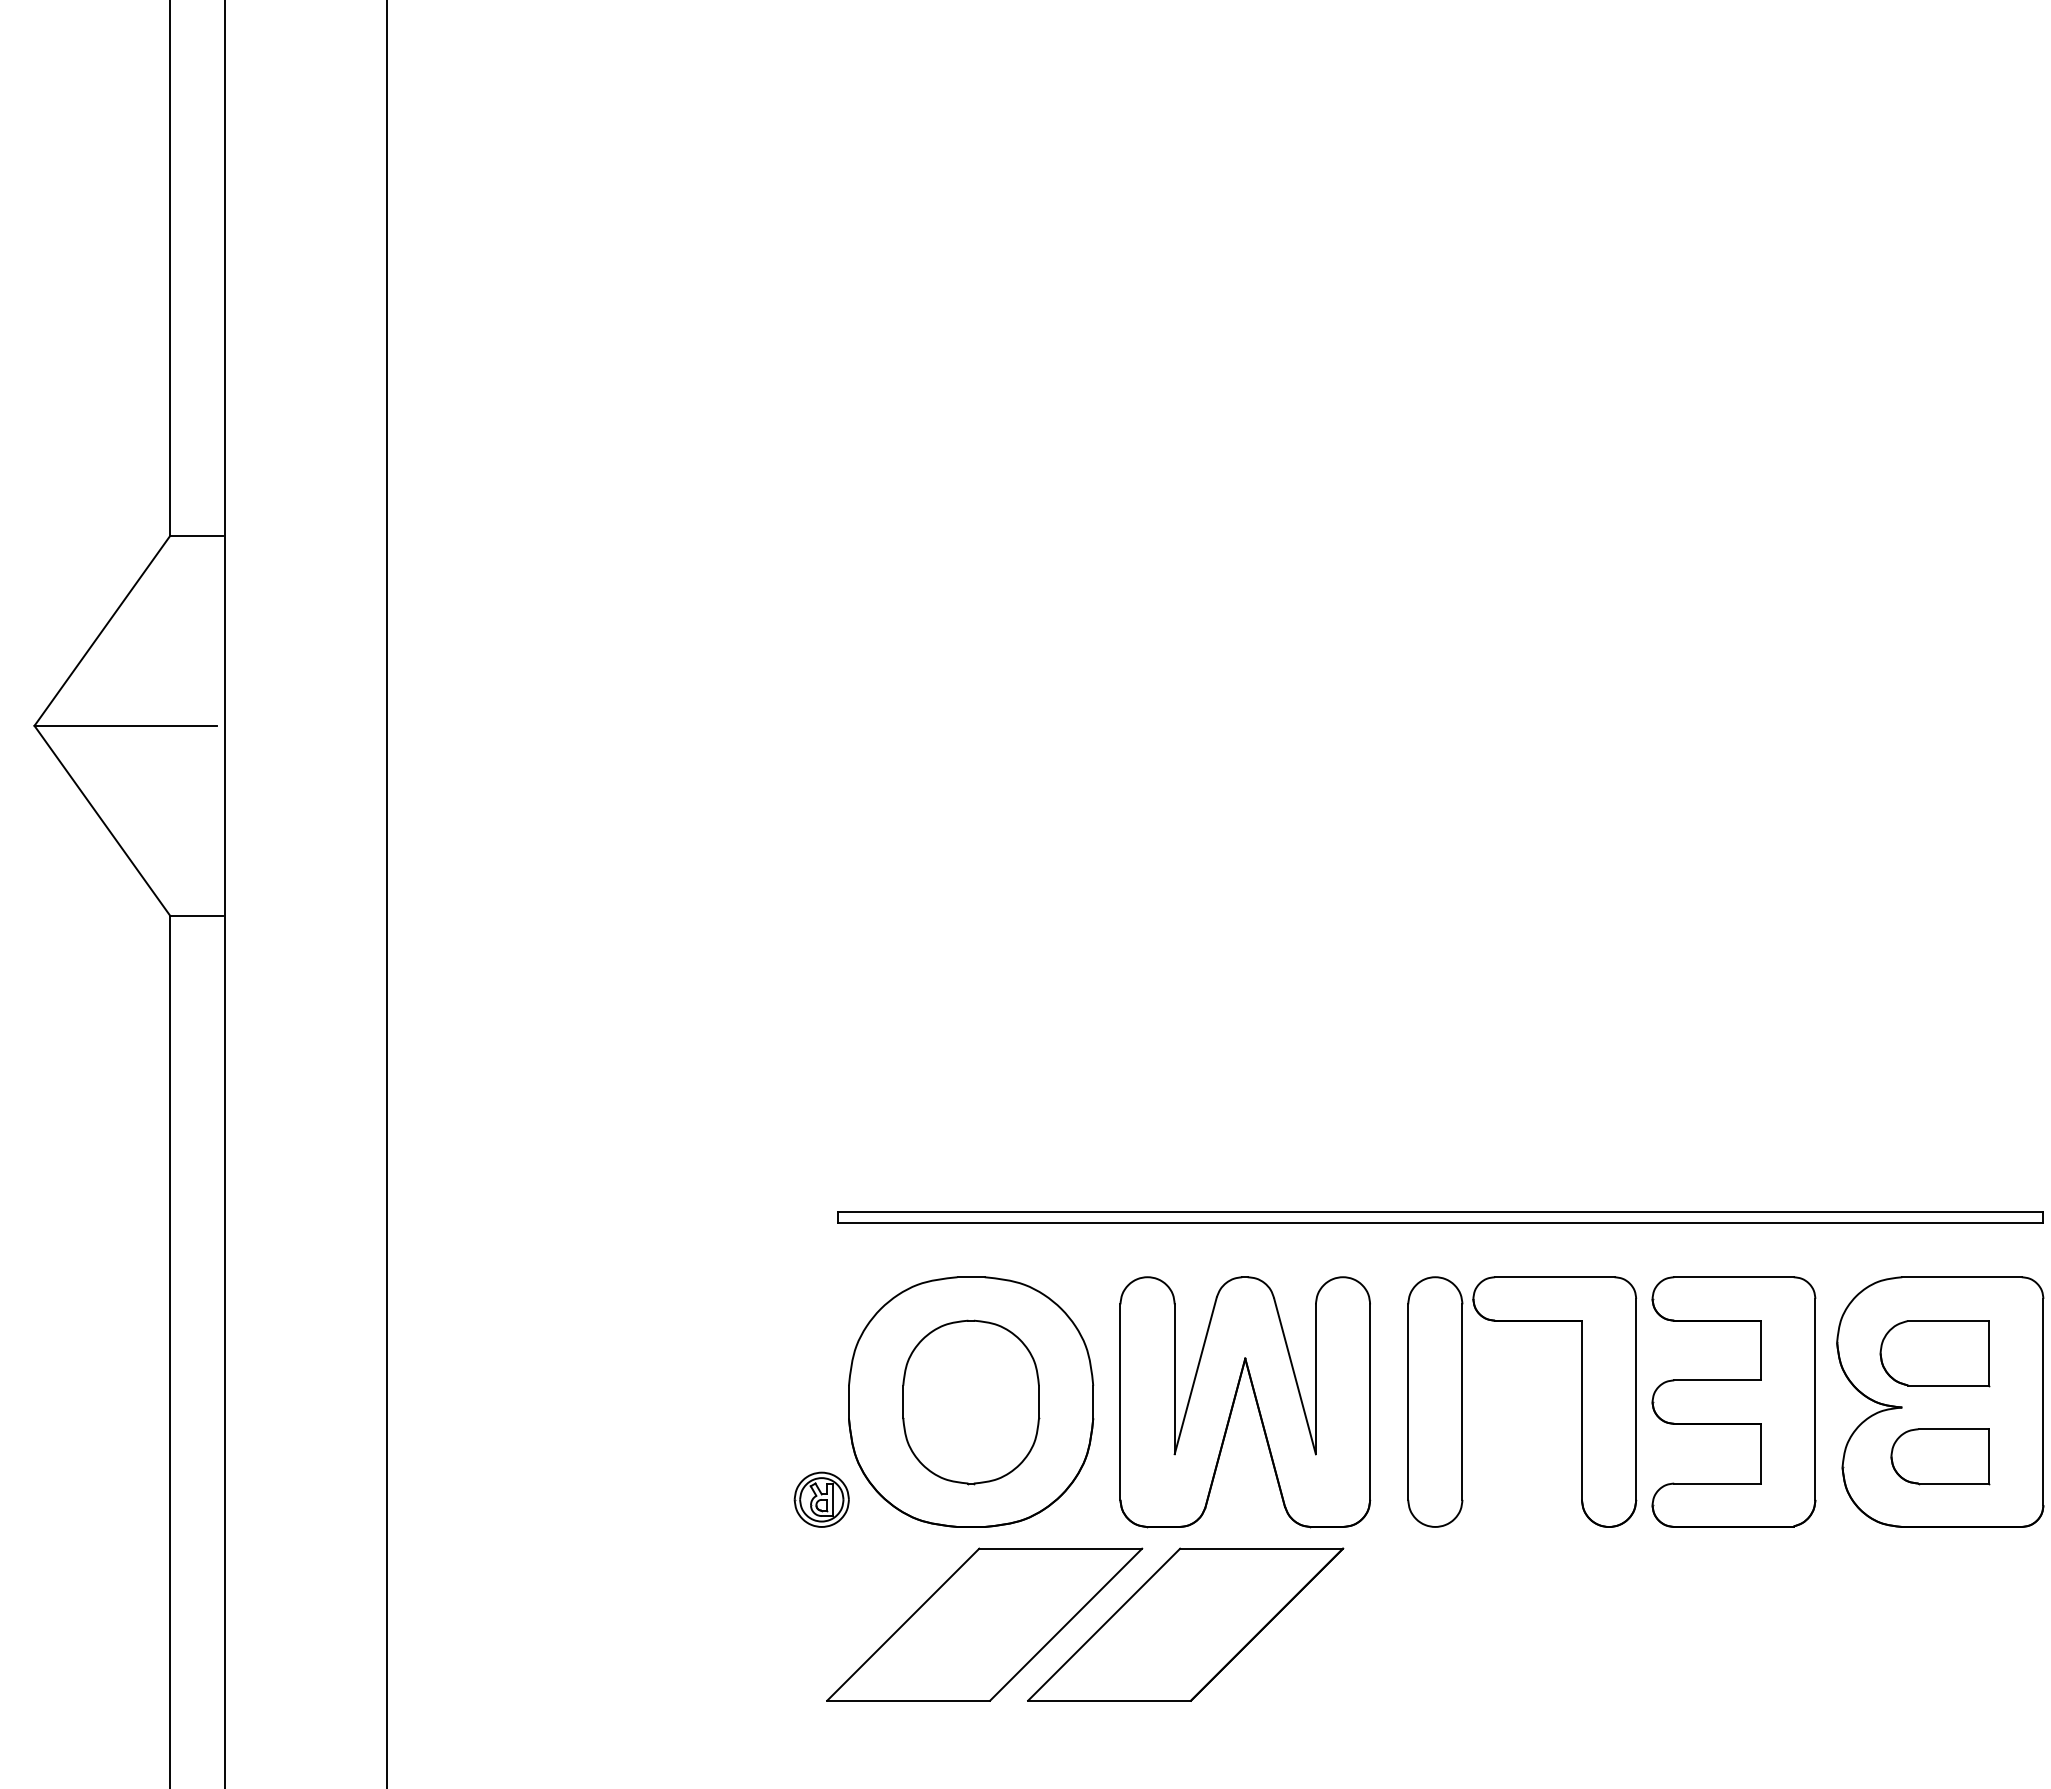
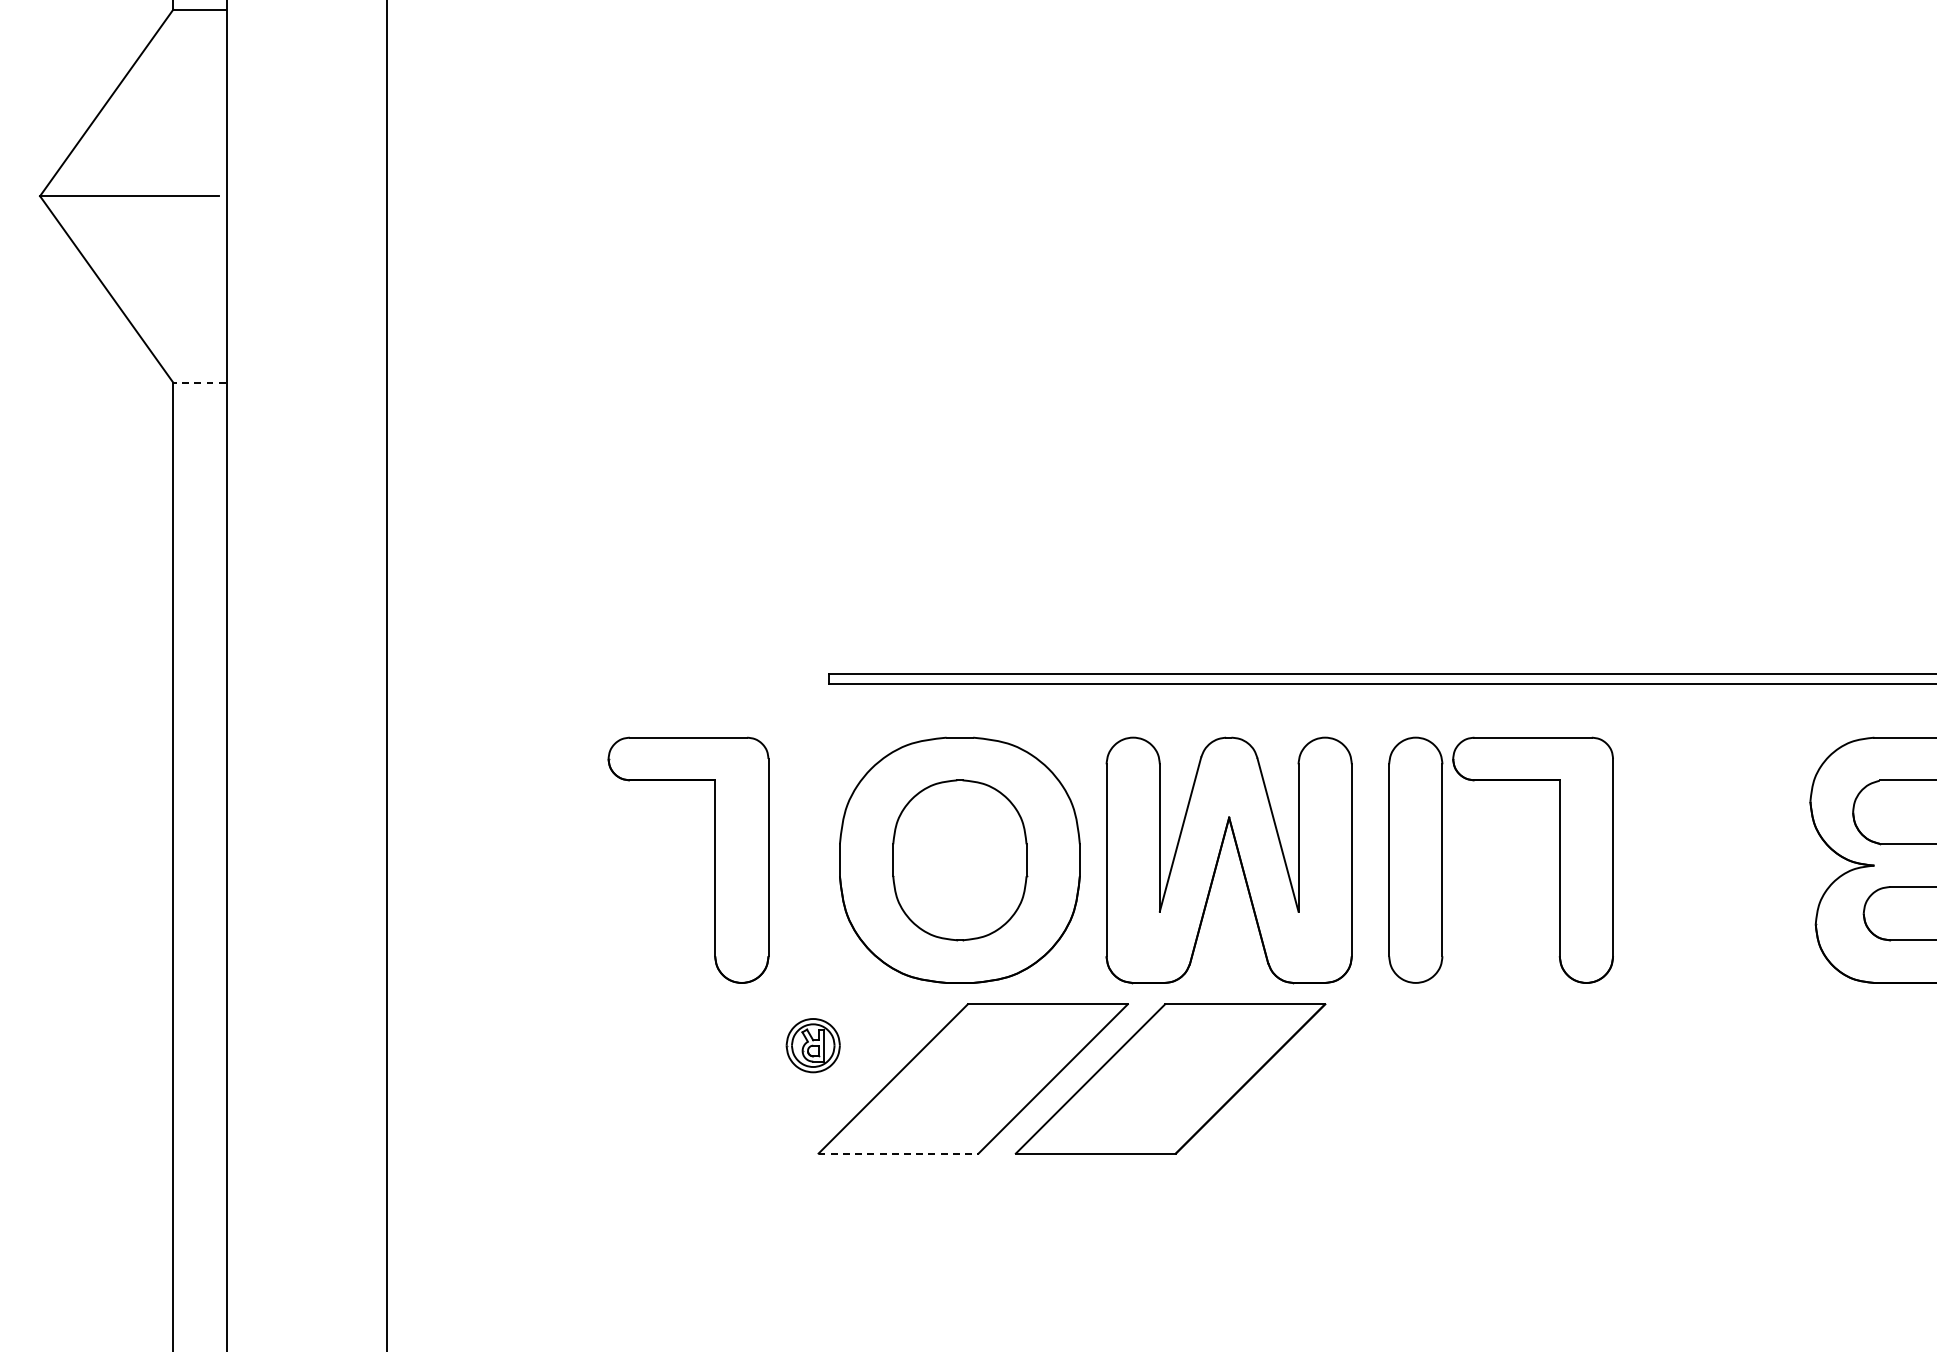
line: (196, 915) -> (199, 382), solid -> dashed
part: (721, 1401) -> (714, 859), added
part: (1733, 1401) -> (1708, 859), removed
part: (821, 1499) -> (812, 1045), moved
line: (909, 1700) -> (899, 1153), solid -> dashed

